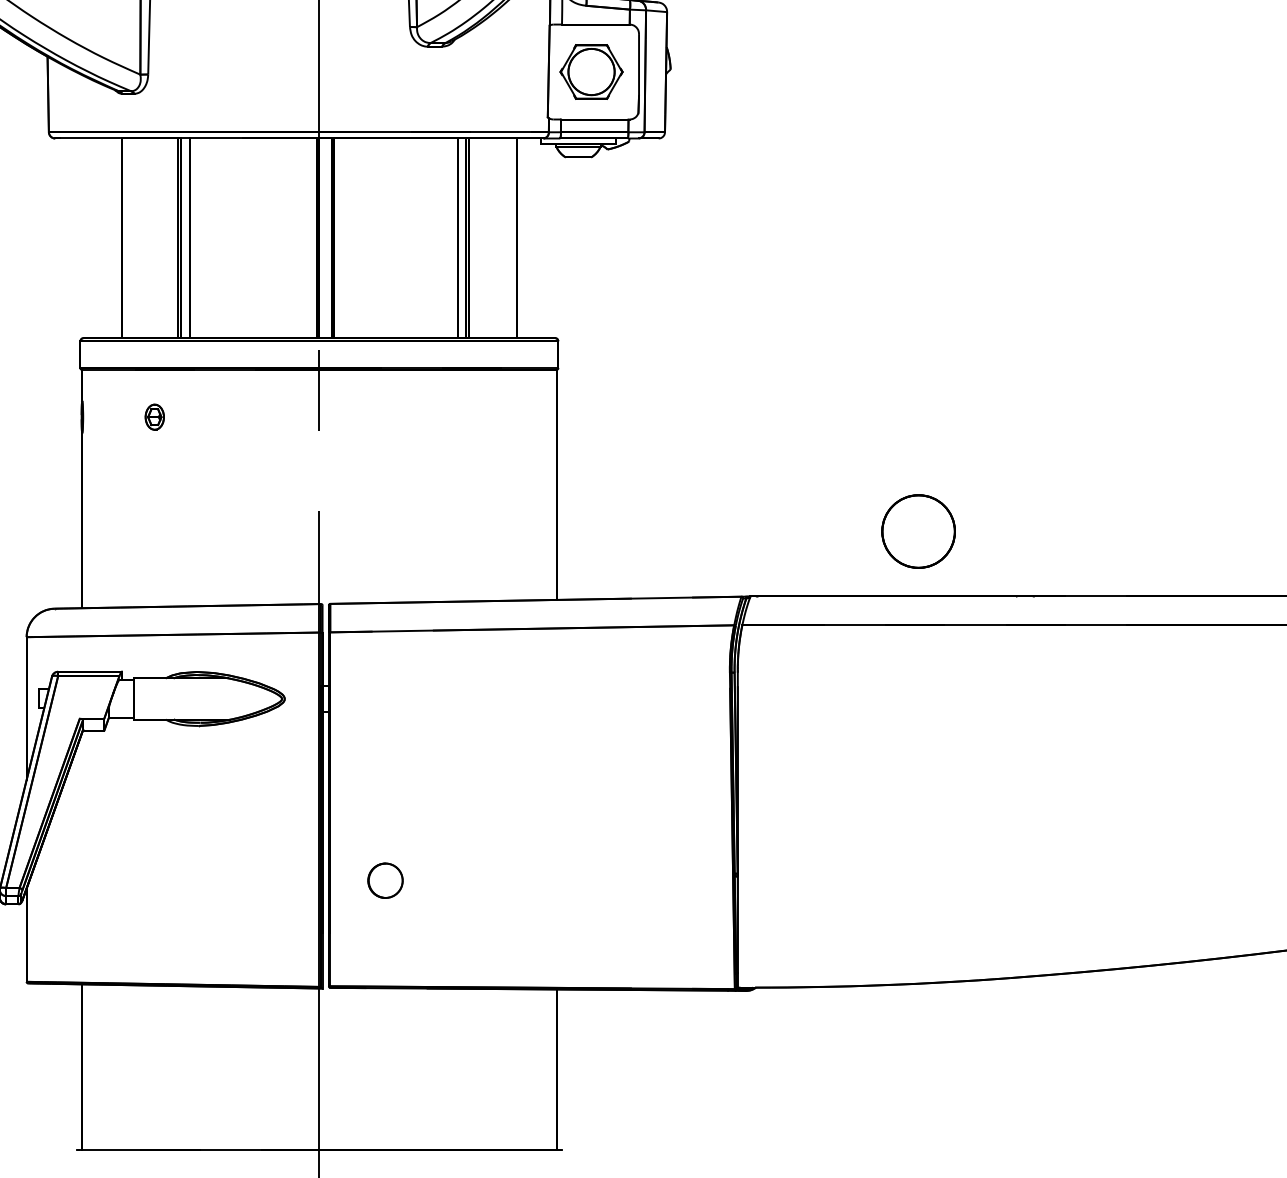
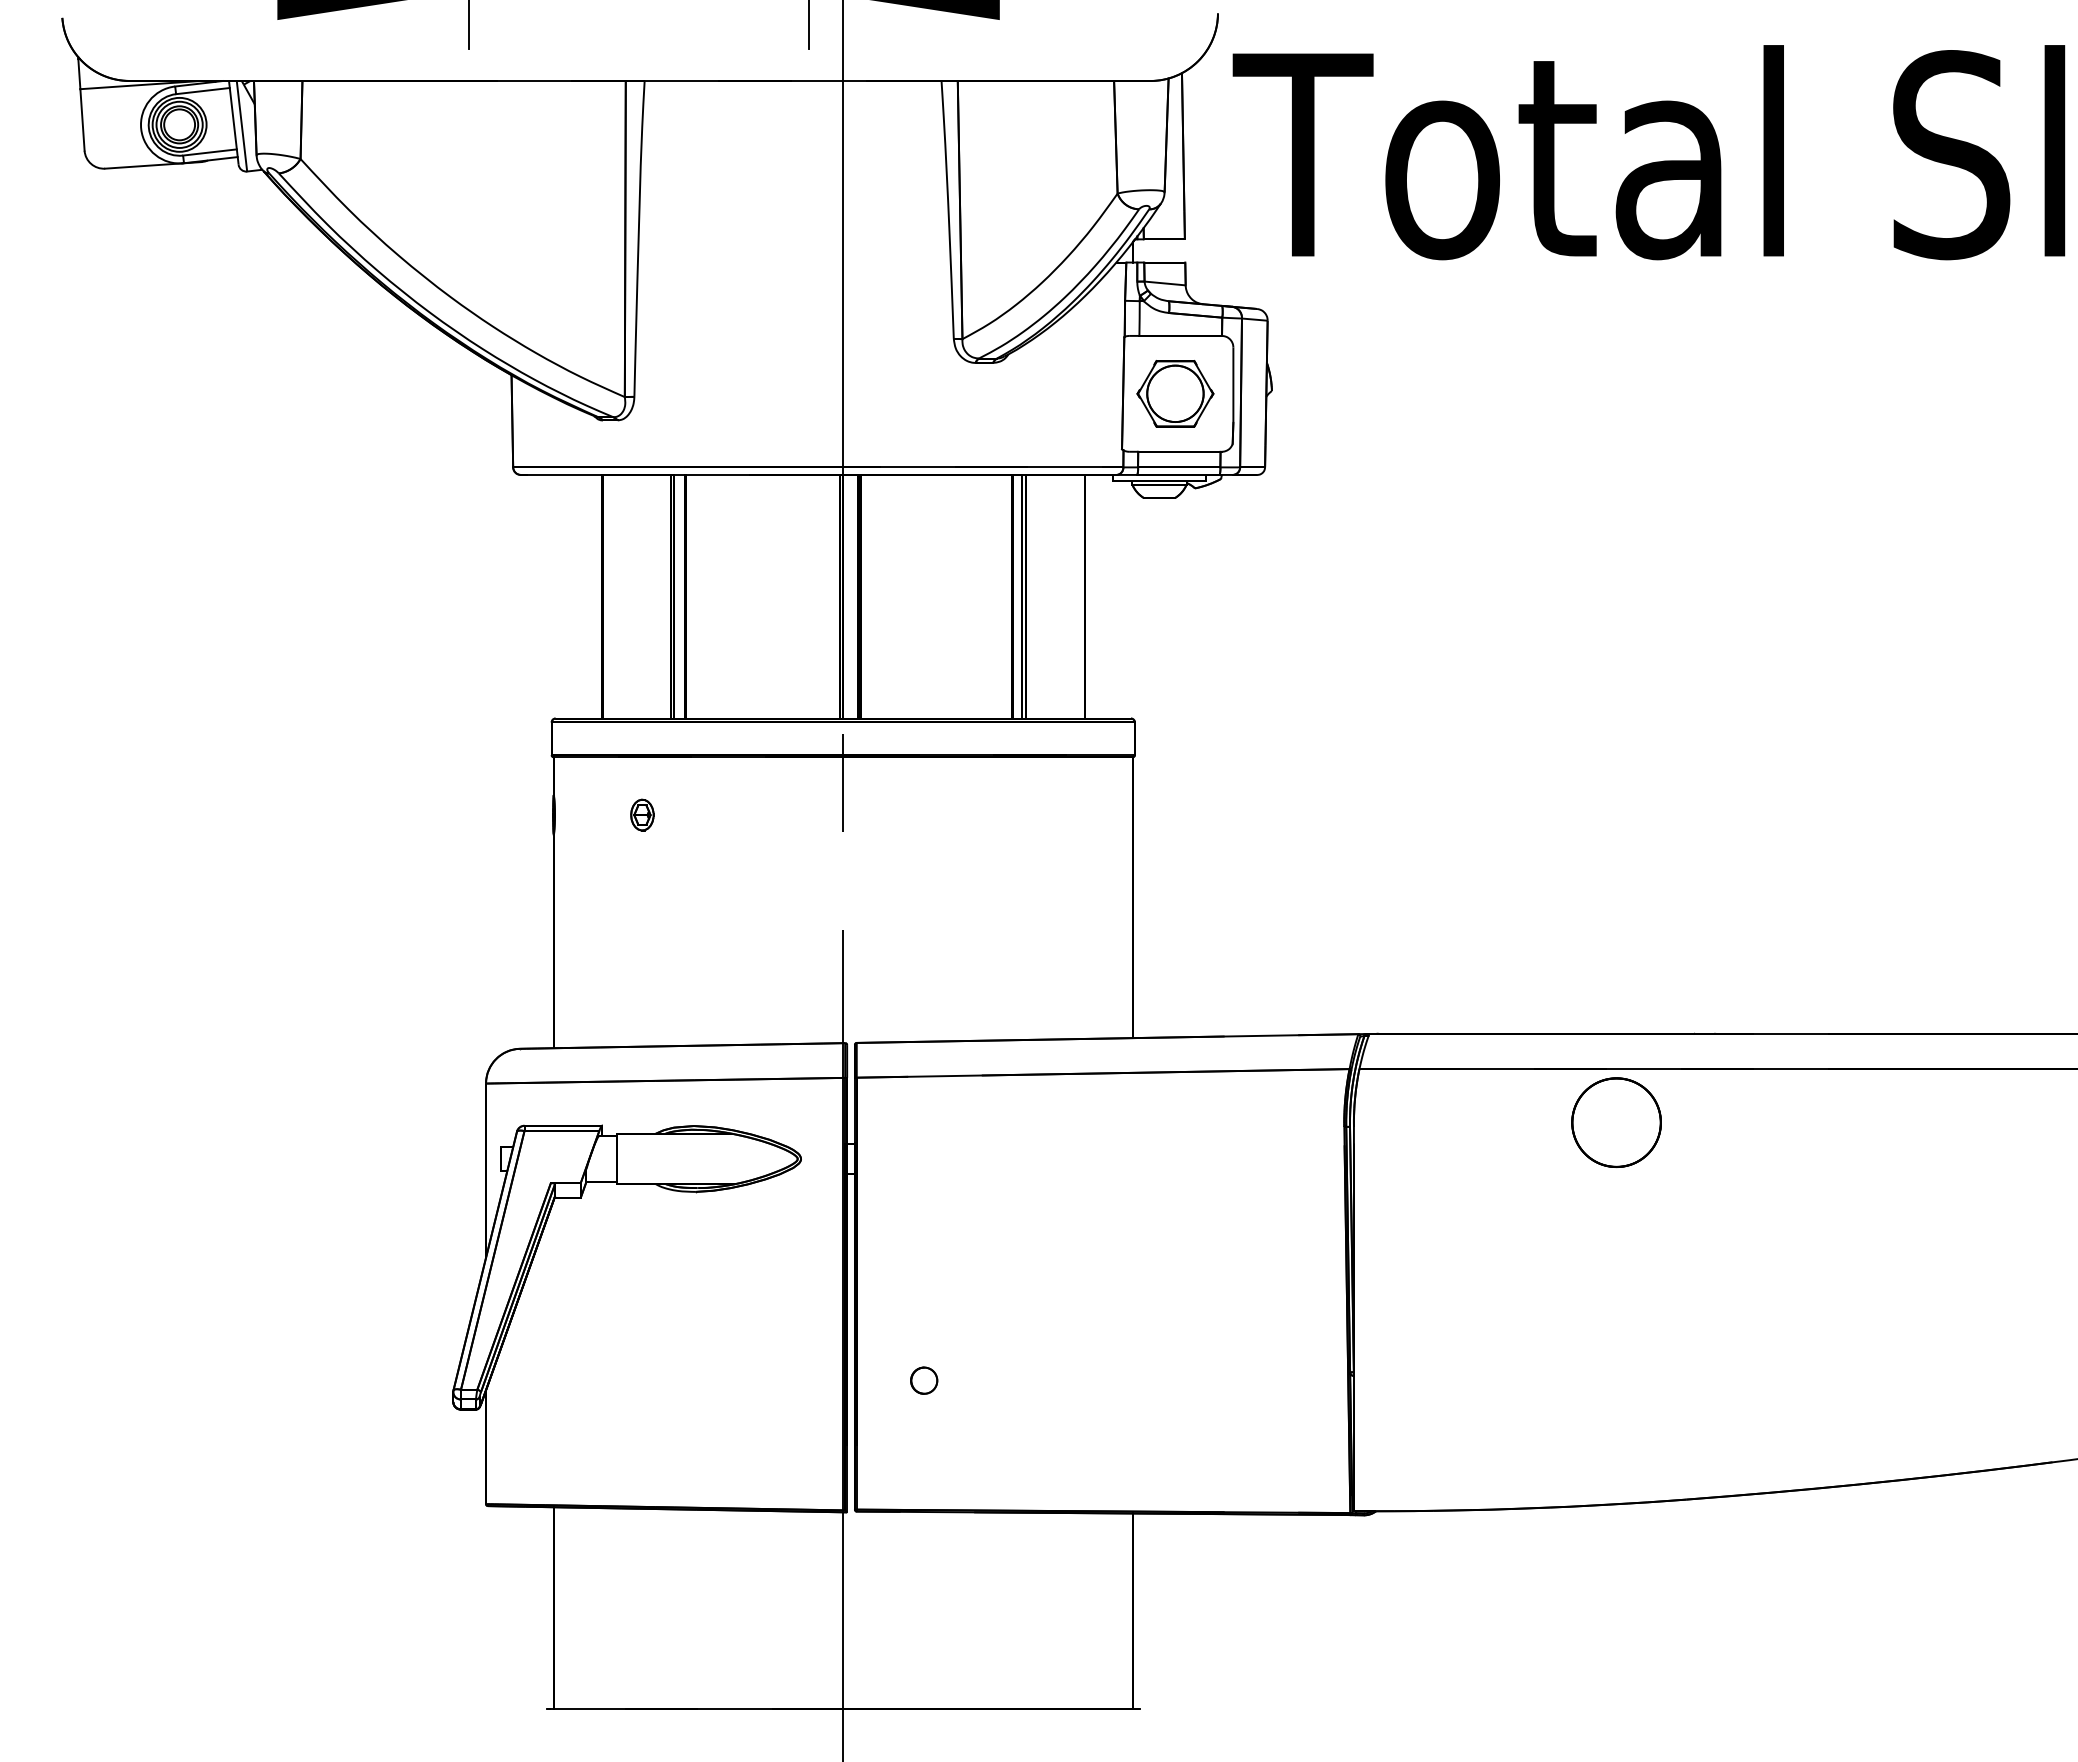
circle: (918, 531) -> (1616, 1122), moved
circle: (385, 880) -> (924, 1380), size x0.62

